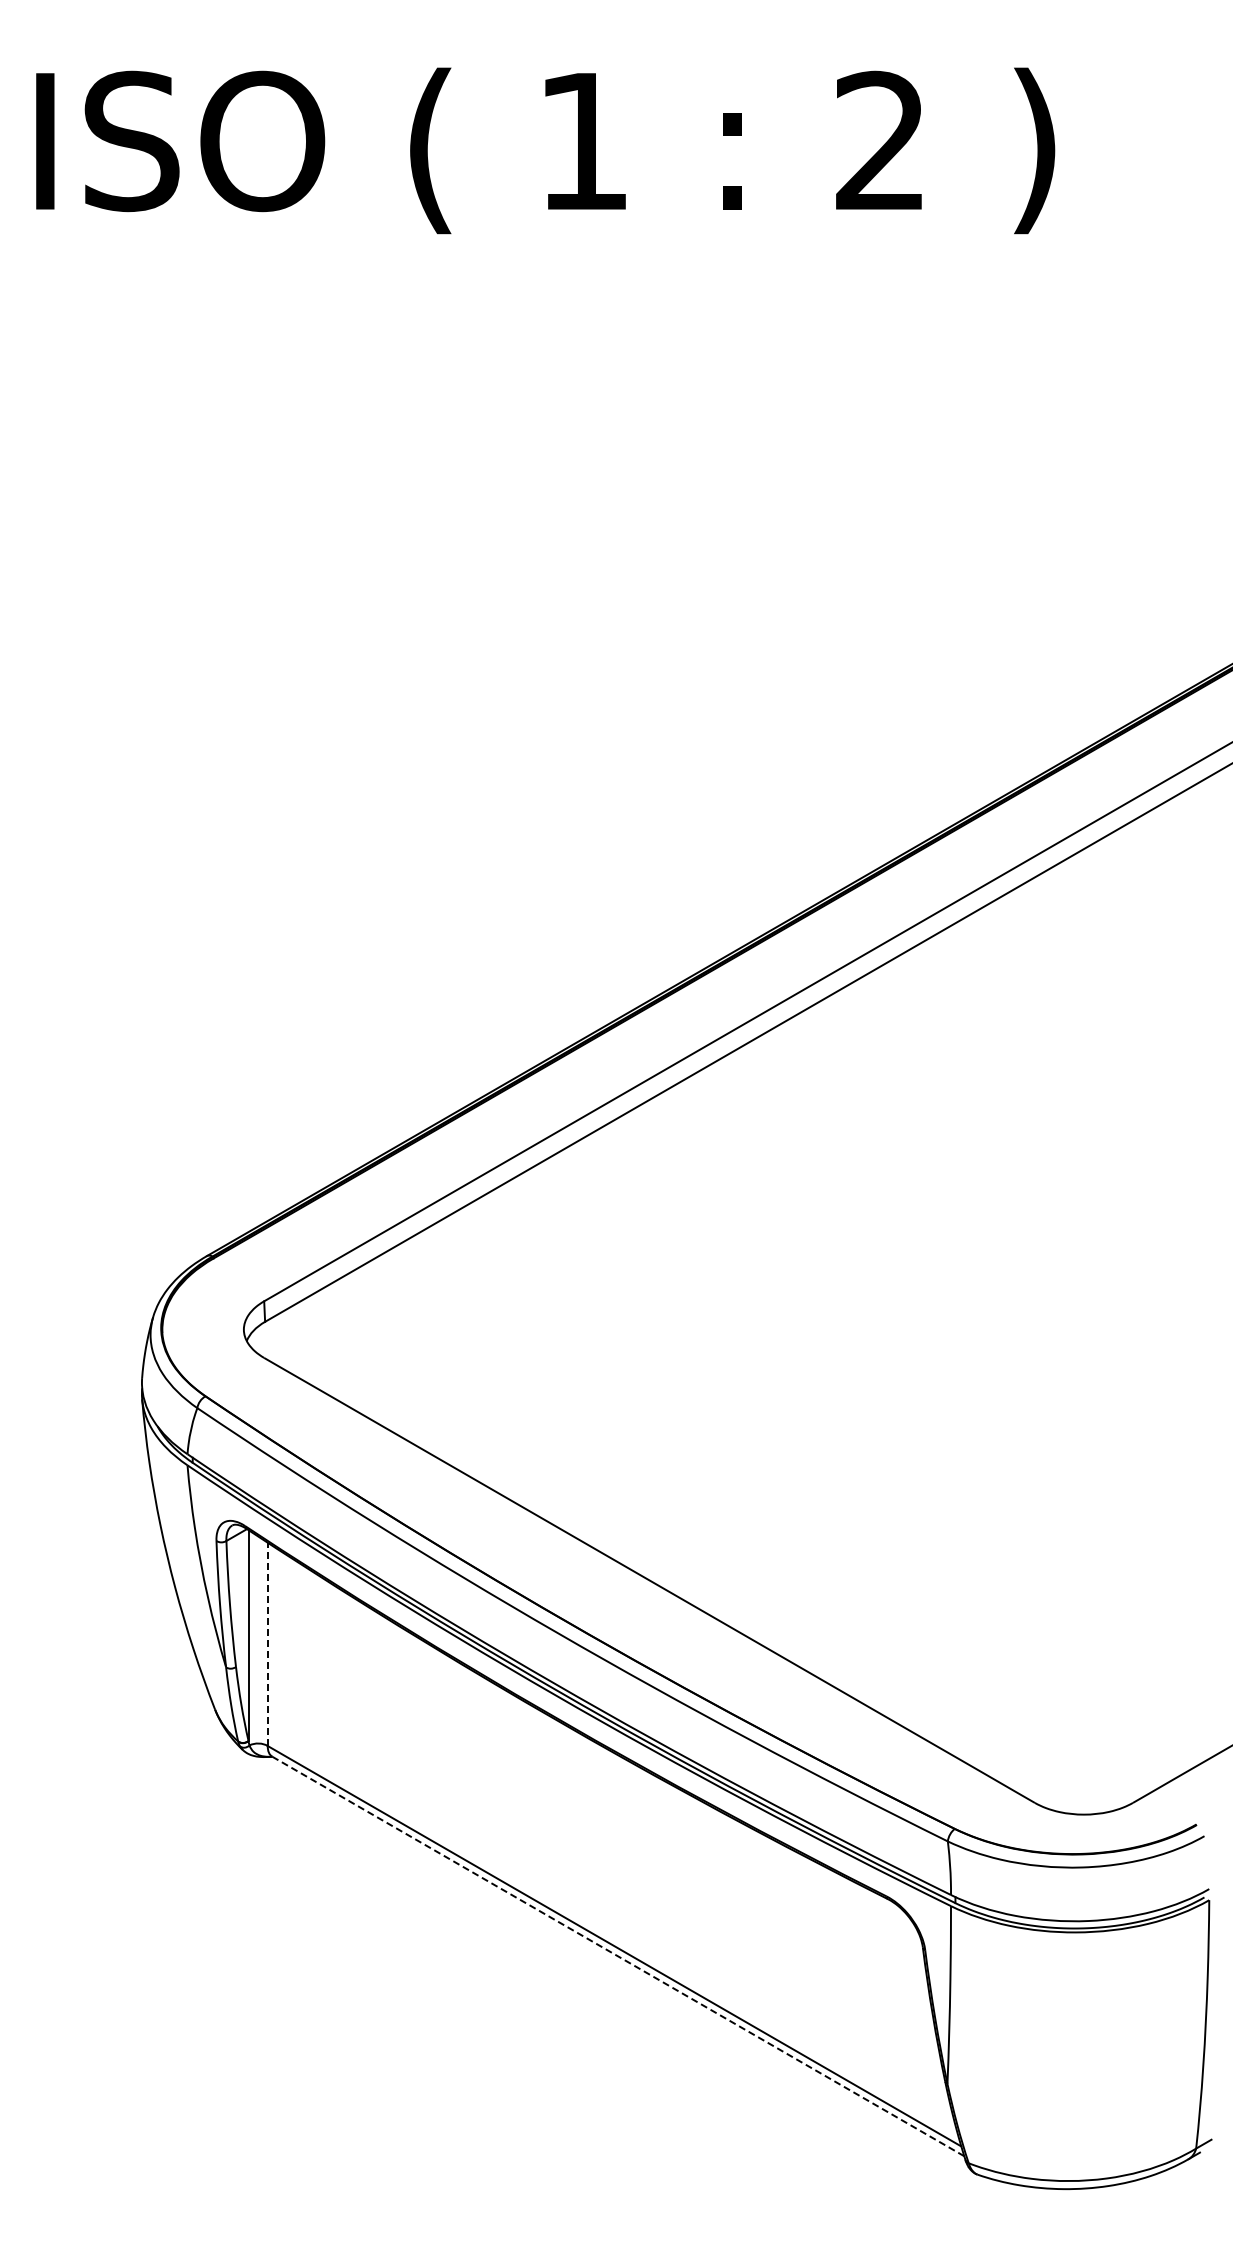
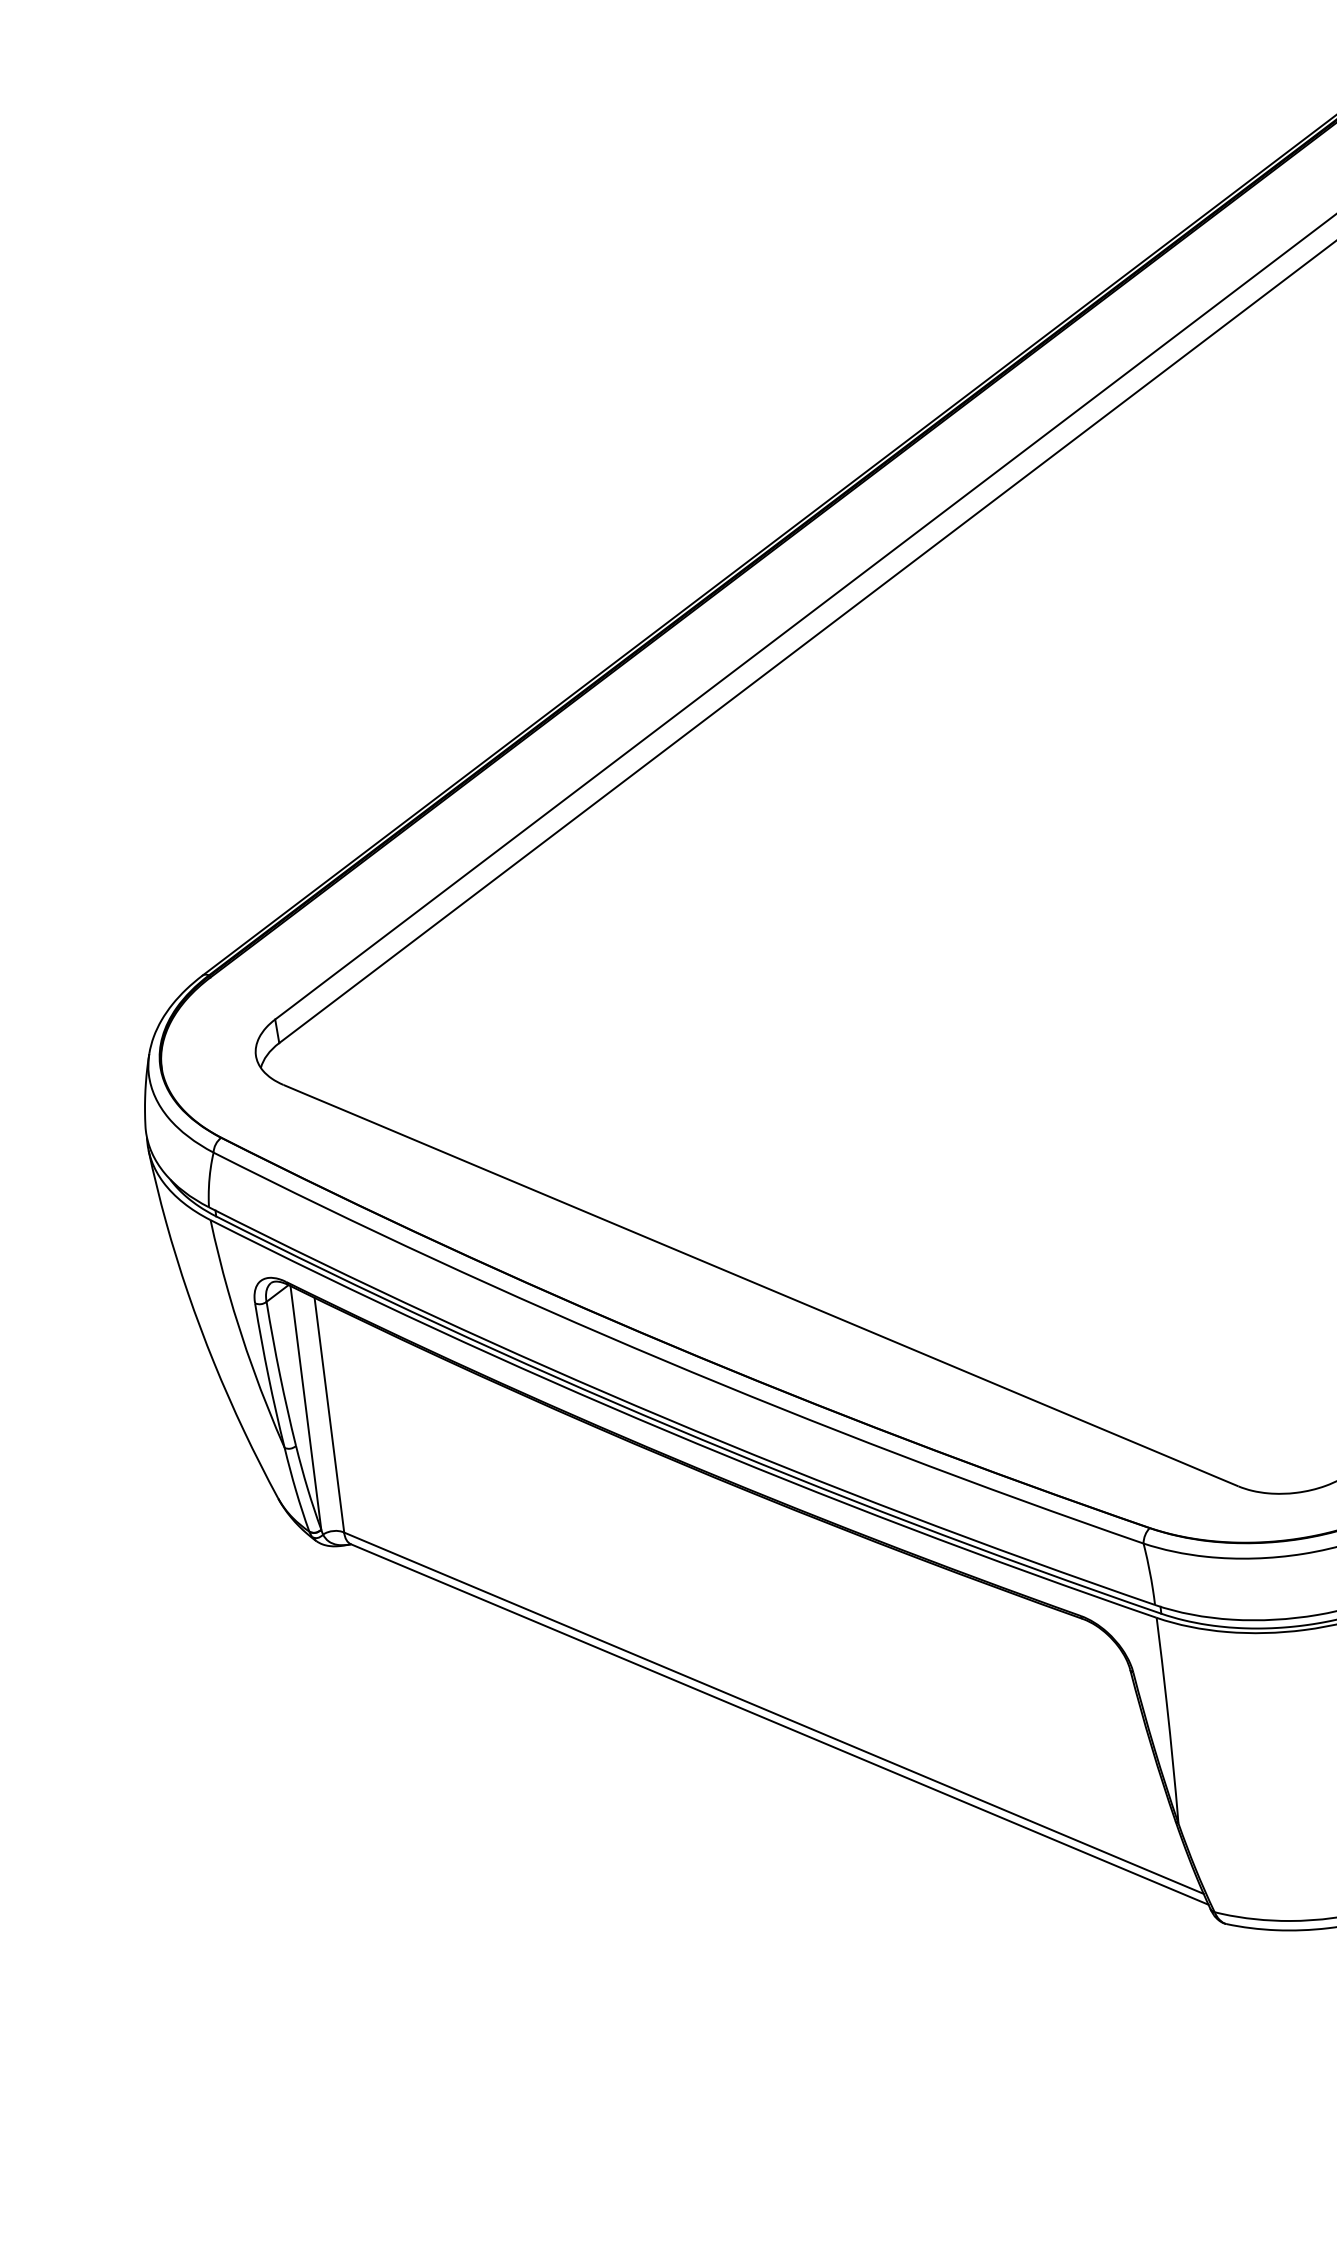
line: (267, 1644) -> (329, 1415), dashed -> solid
line: (617, 1956) -> (778, 1724), dashed -> solid

